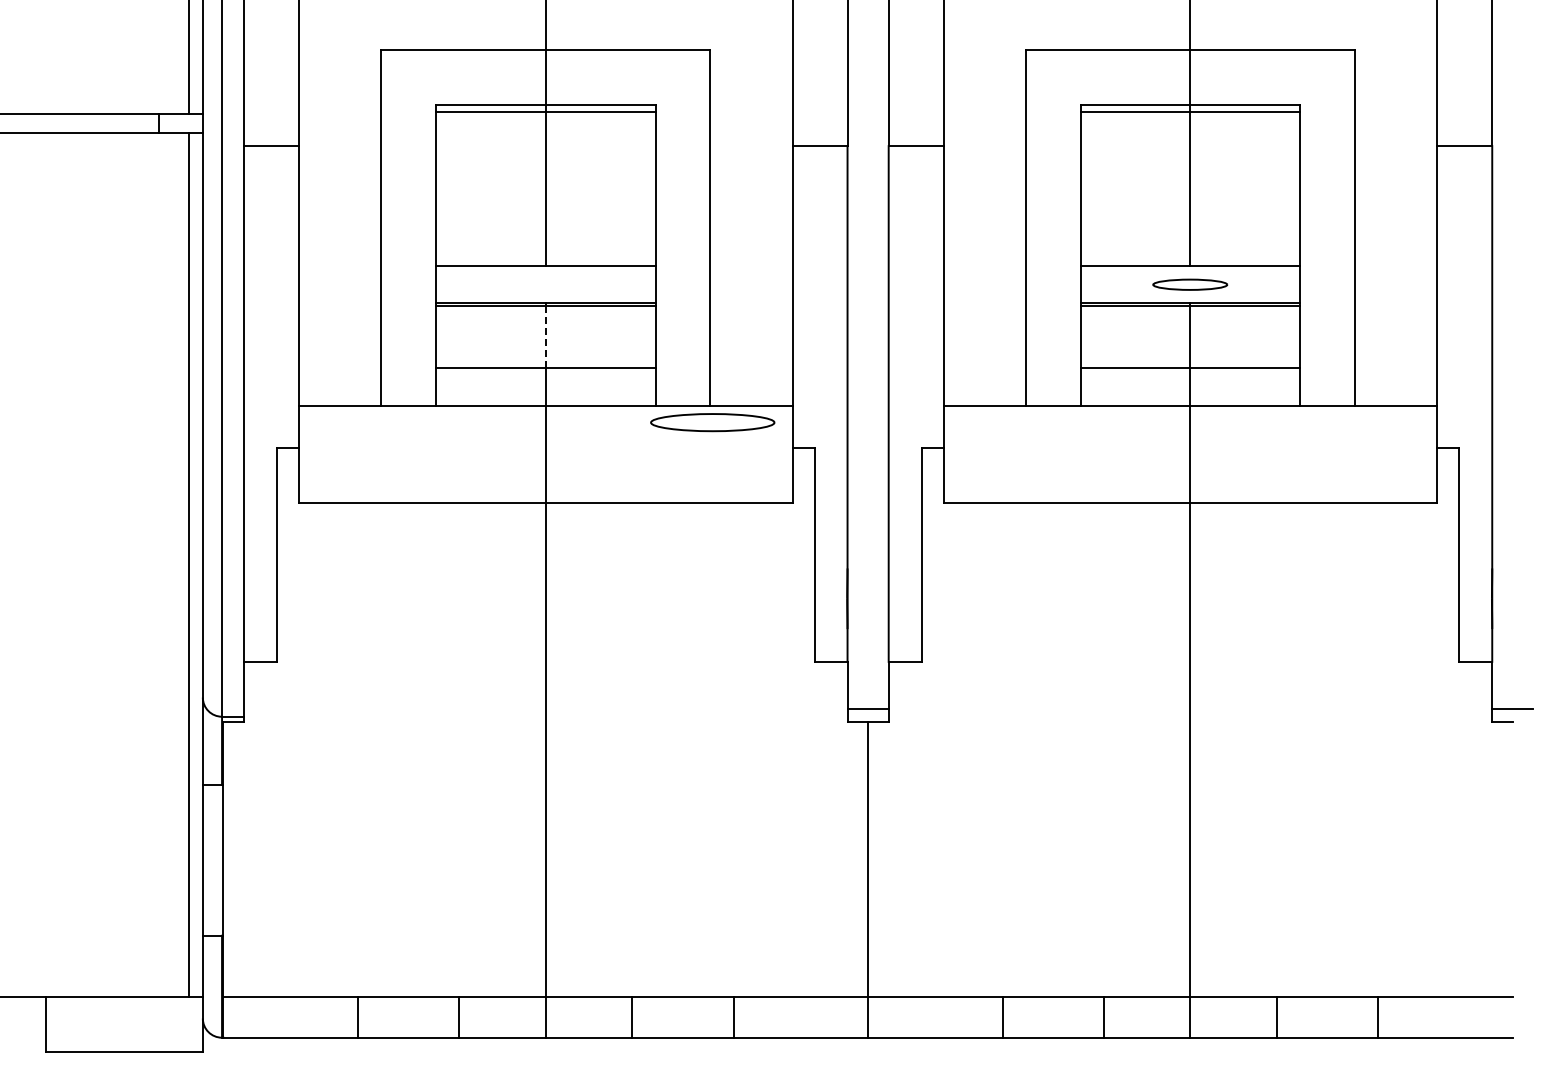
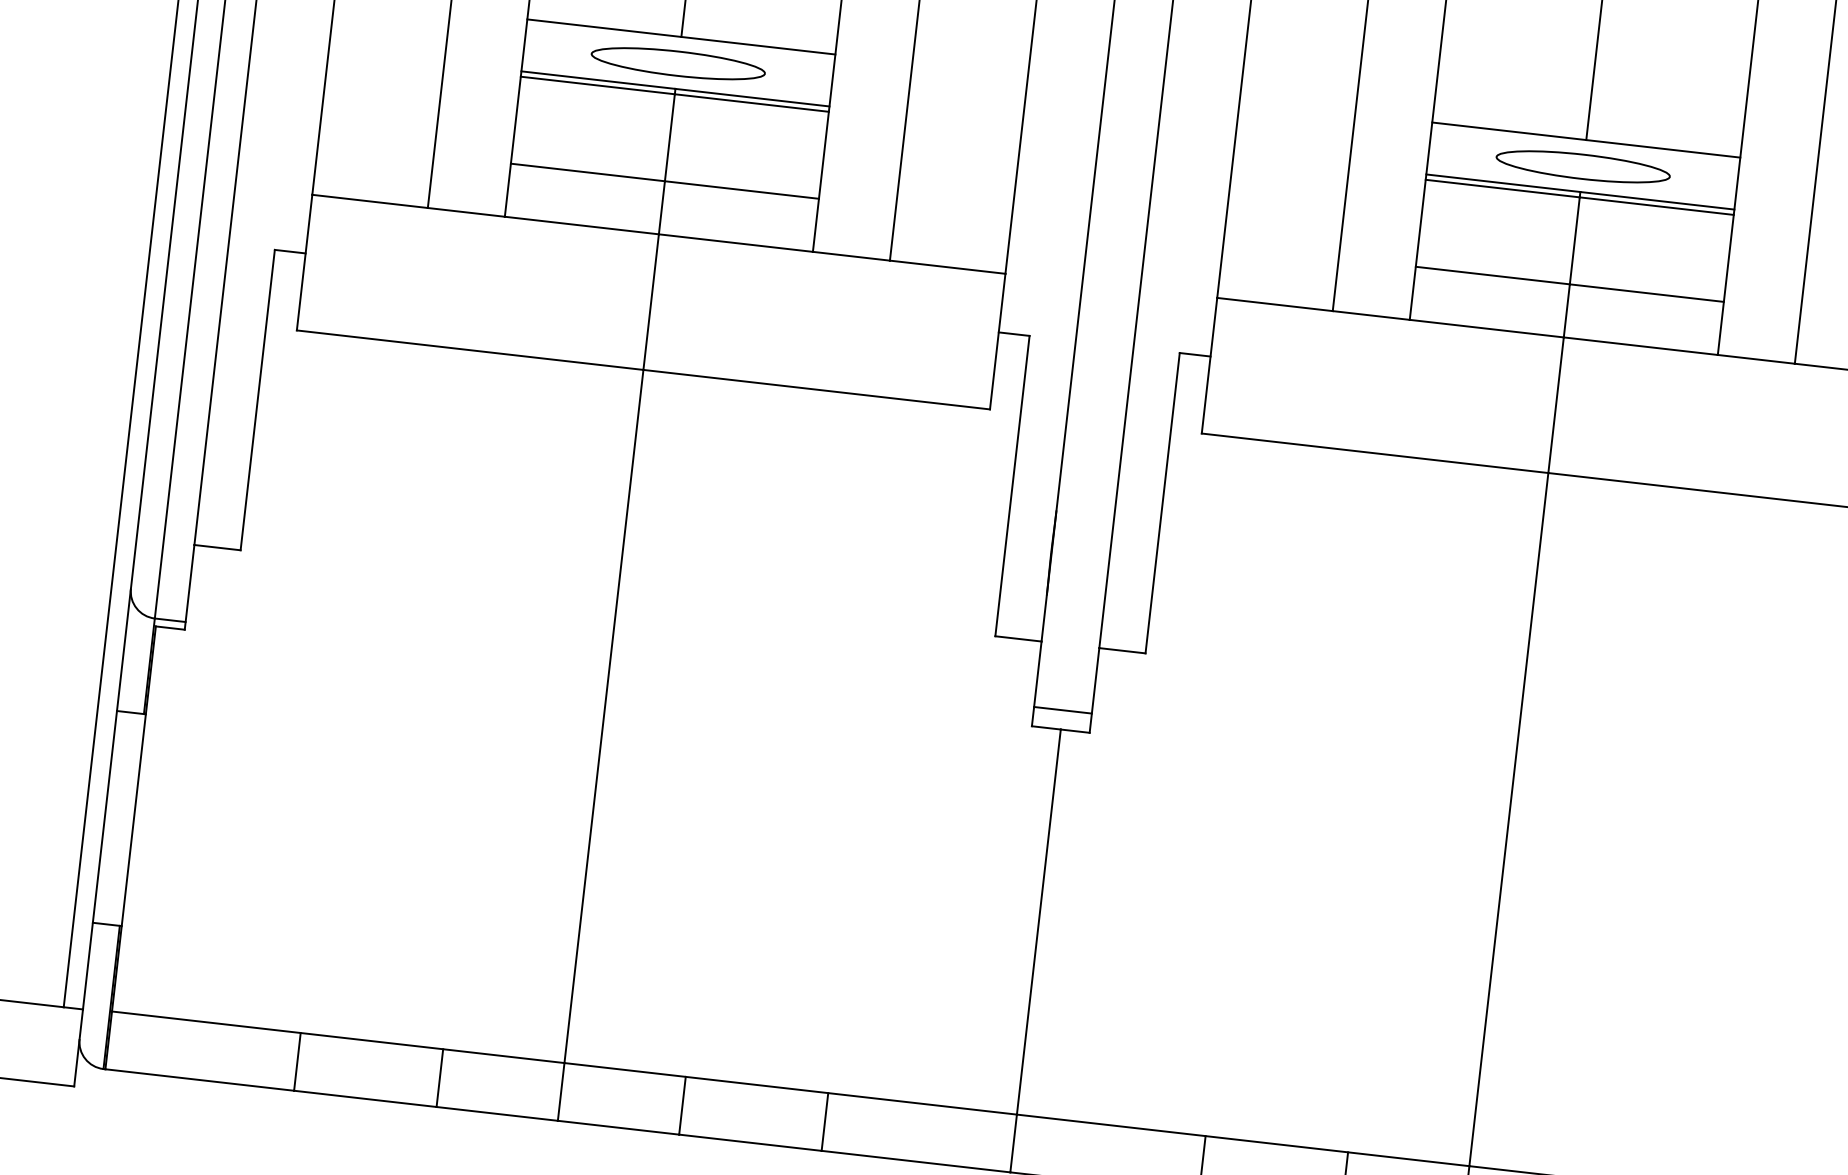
part: (1189, 284) -> (1581, 166), size x1.67
line: (545, 337) -> (669, 137), dashed -> solid
part: (712, 422) -> (677, 63), moved

